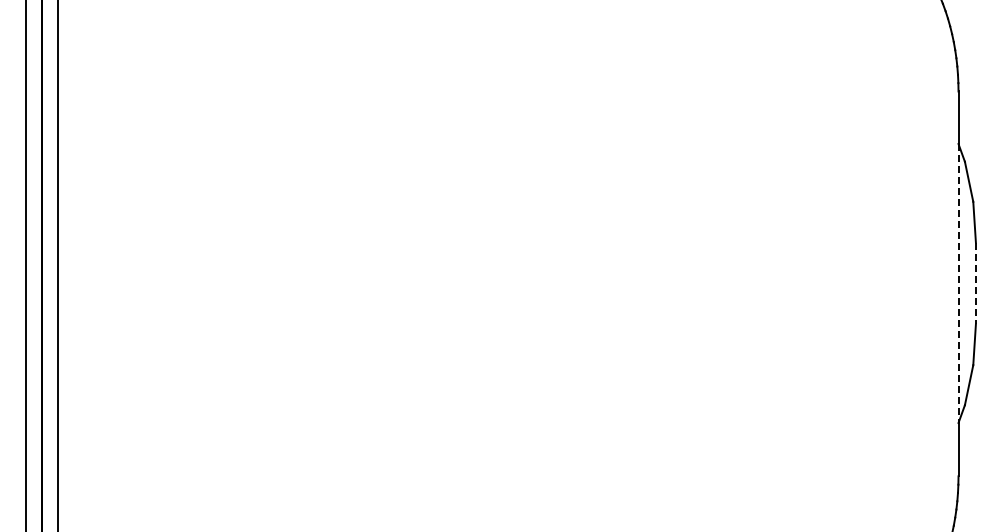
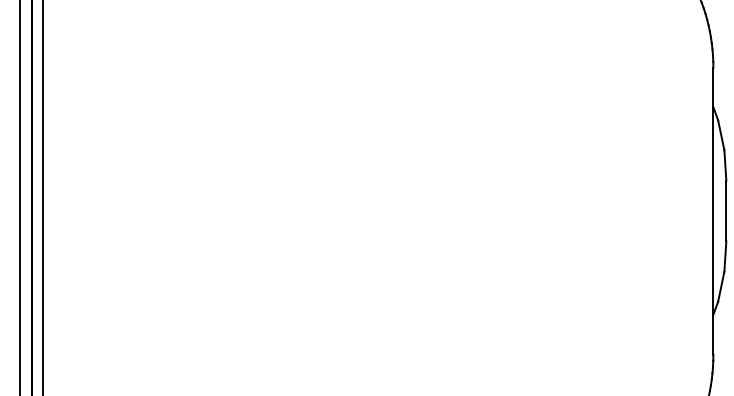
line: (975, 283) -> (726, 211), dashed -> solid
line: (958, 284) -> (713, 211), dashed -> solid

